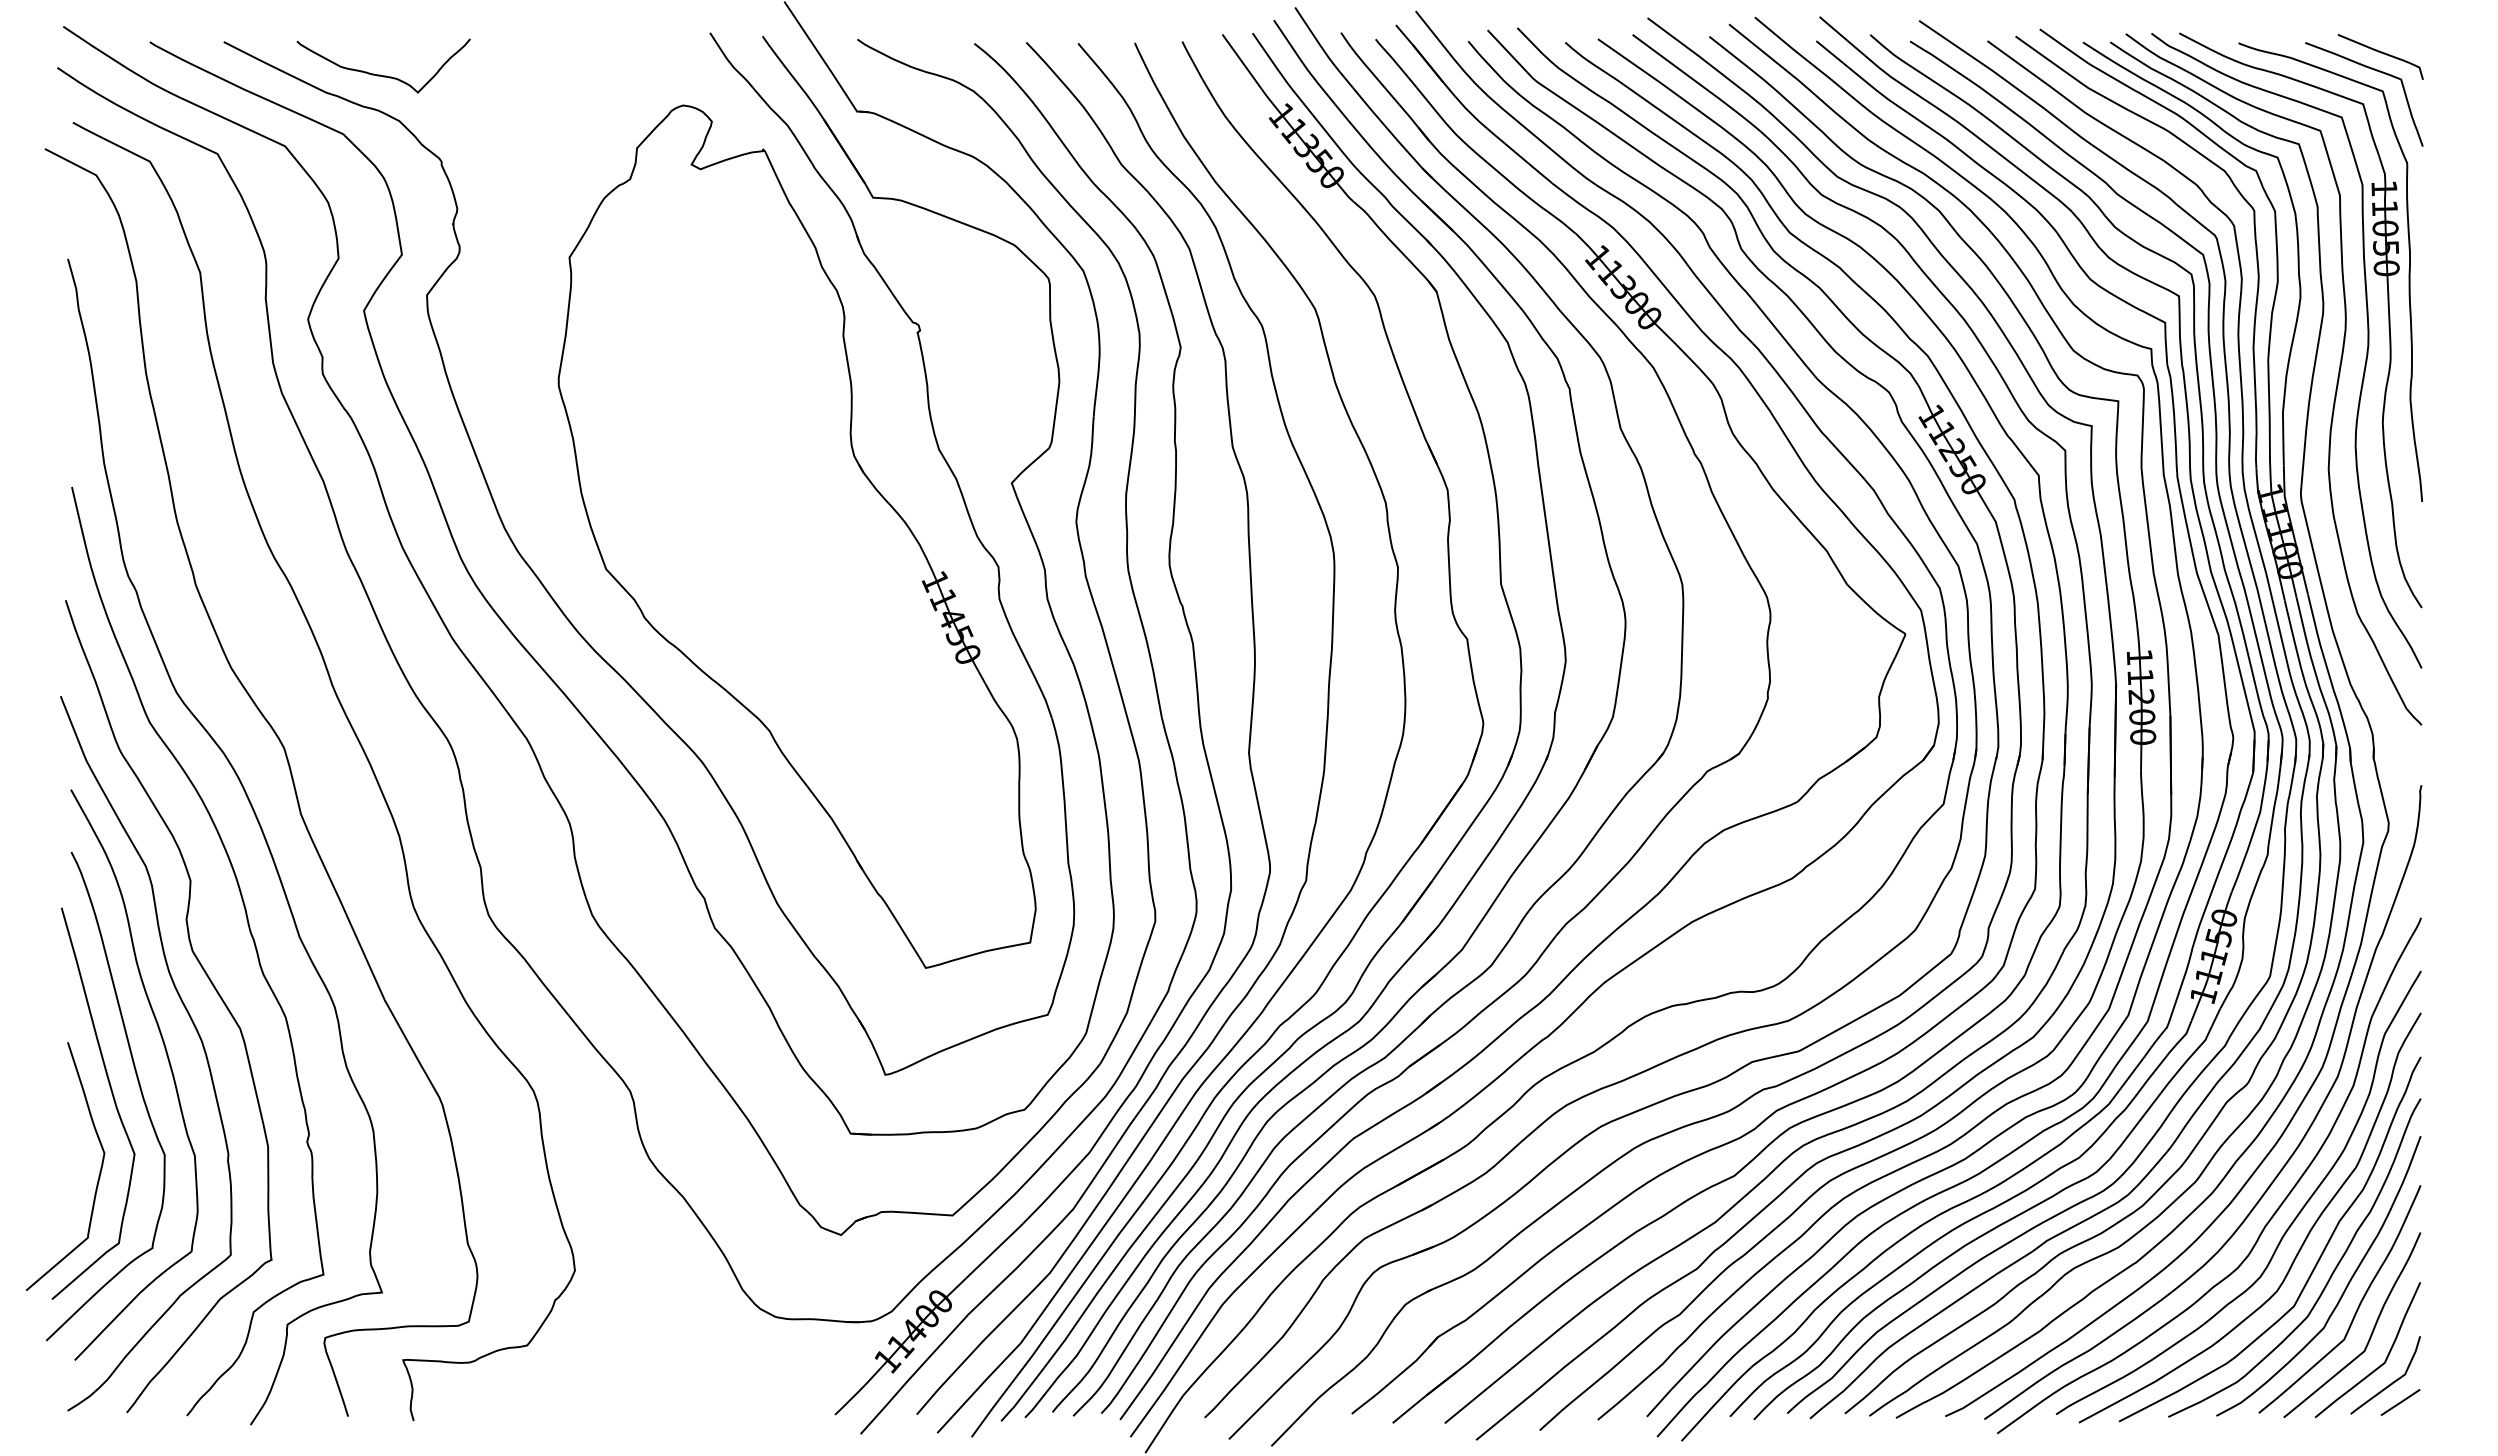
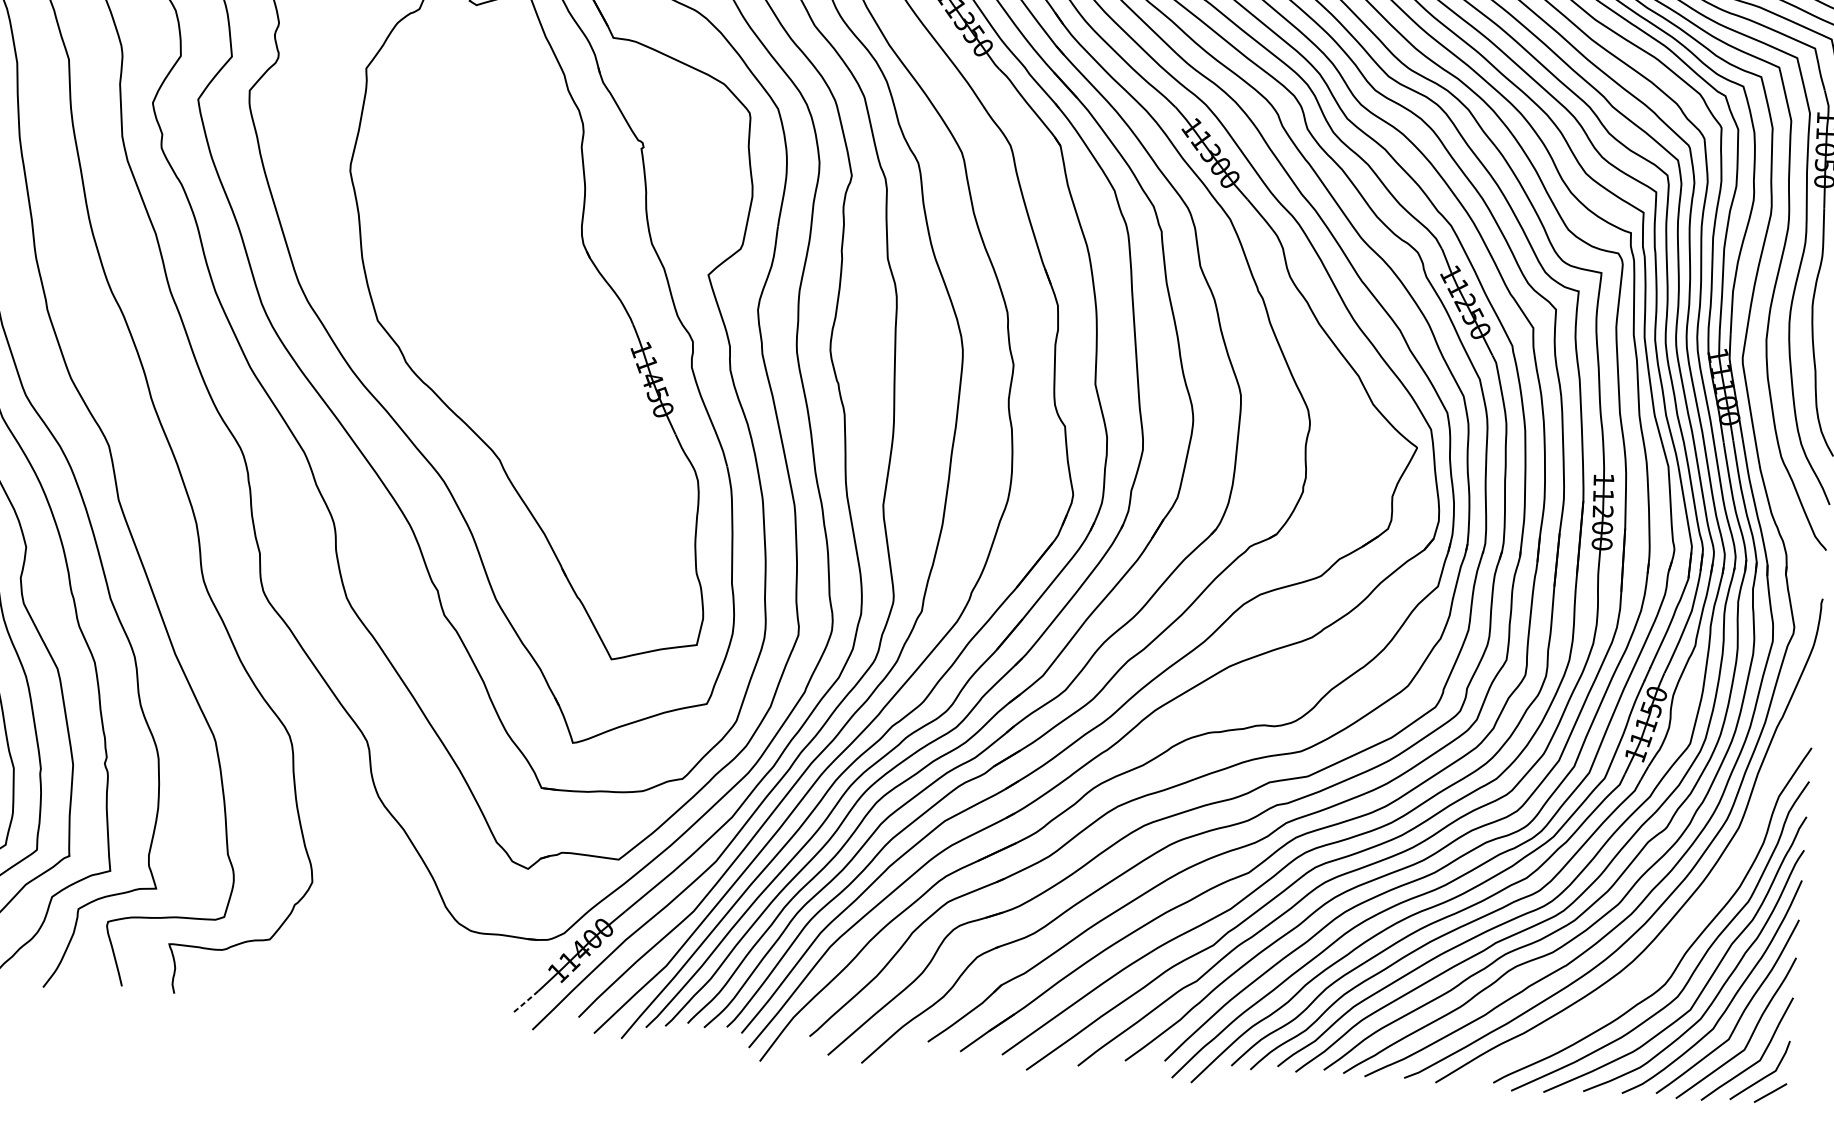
curve: (2267, 1221) -> (1674, 940), removed
line: (849, 1400) -> (525, 1002), solid -> dashed

